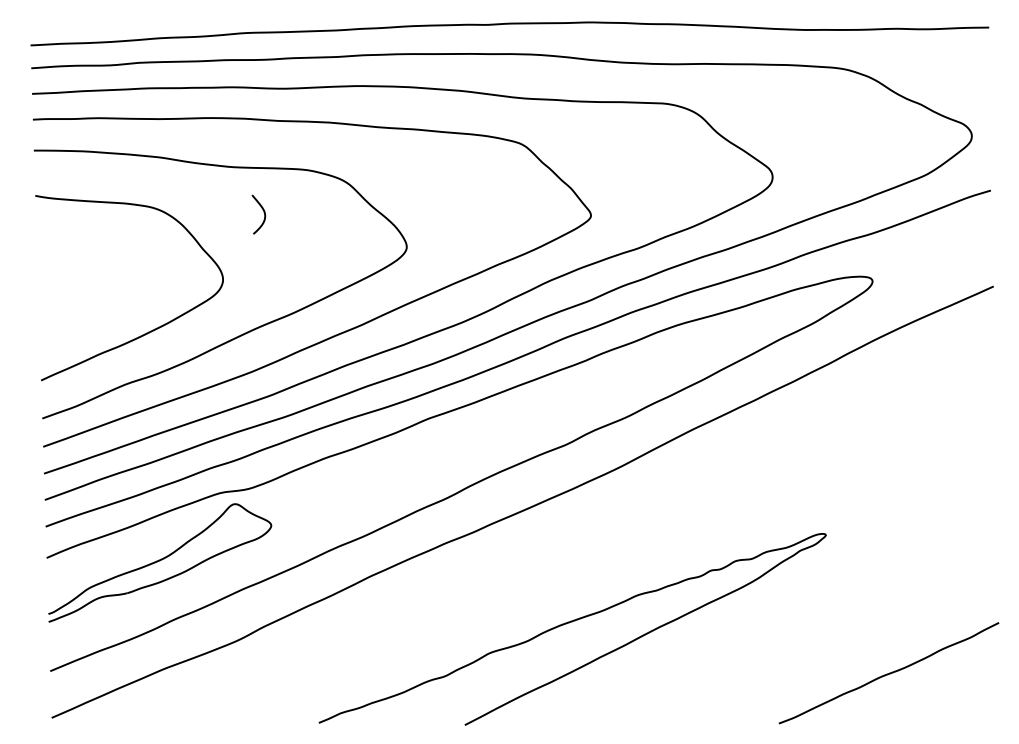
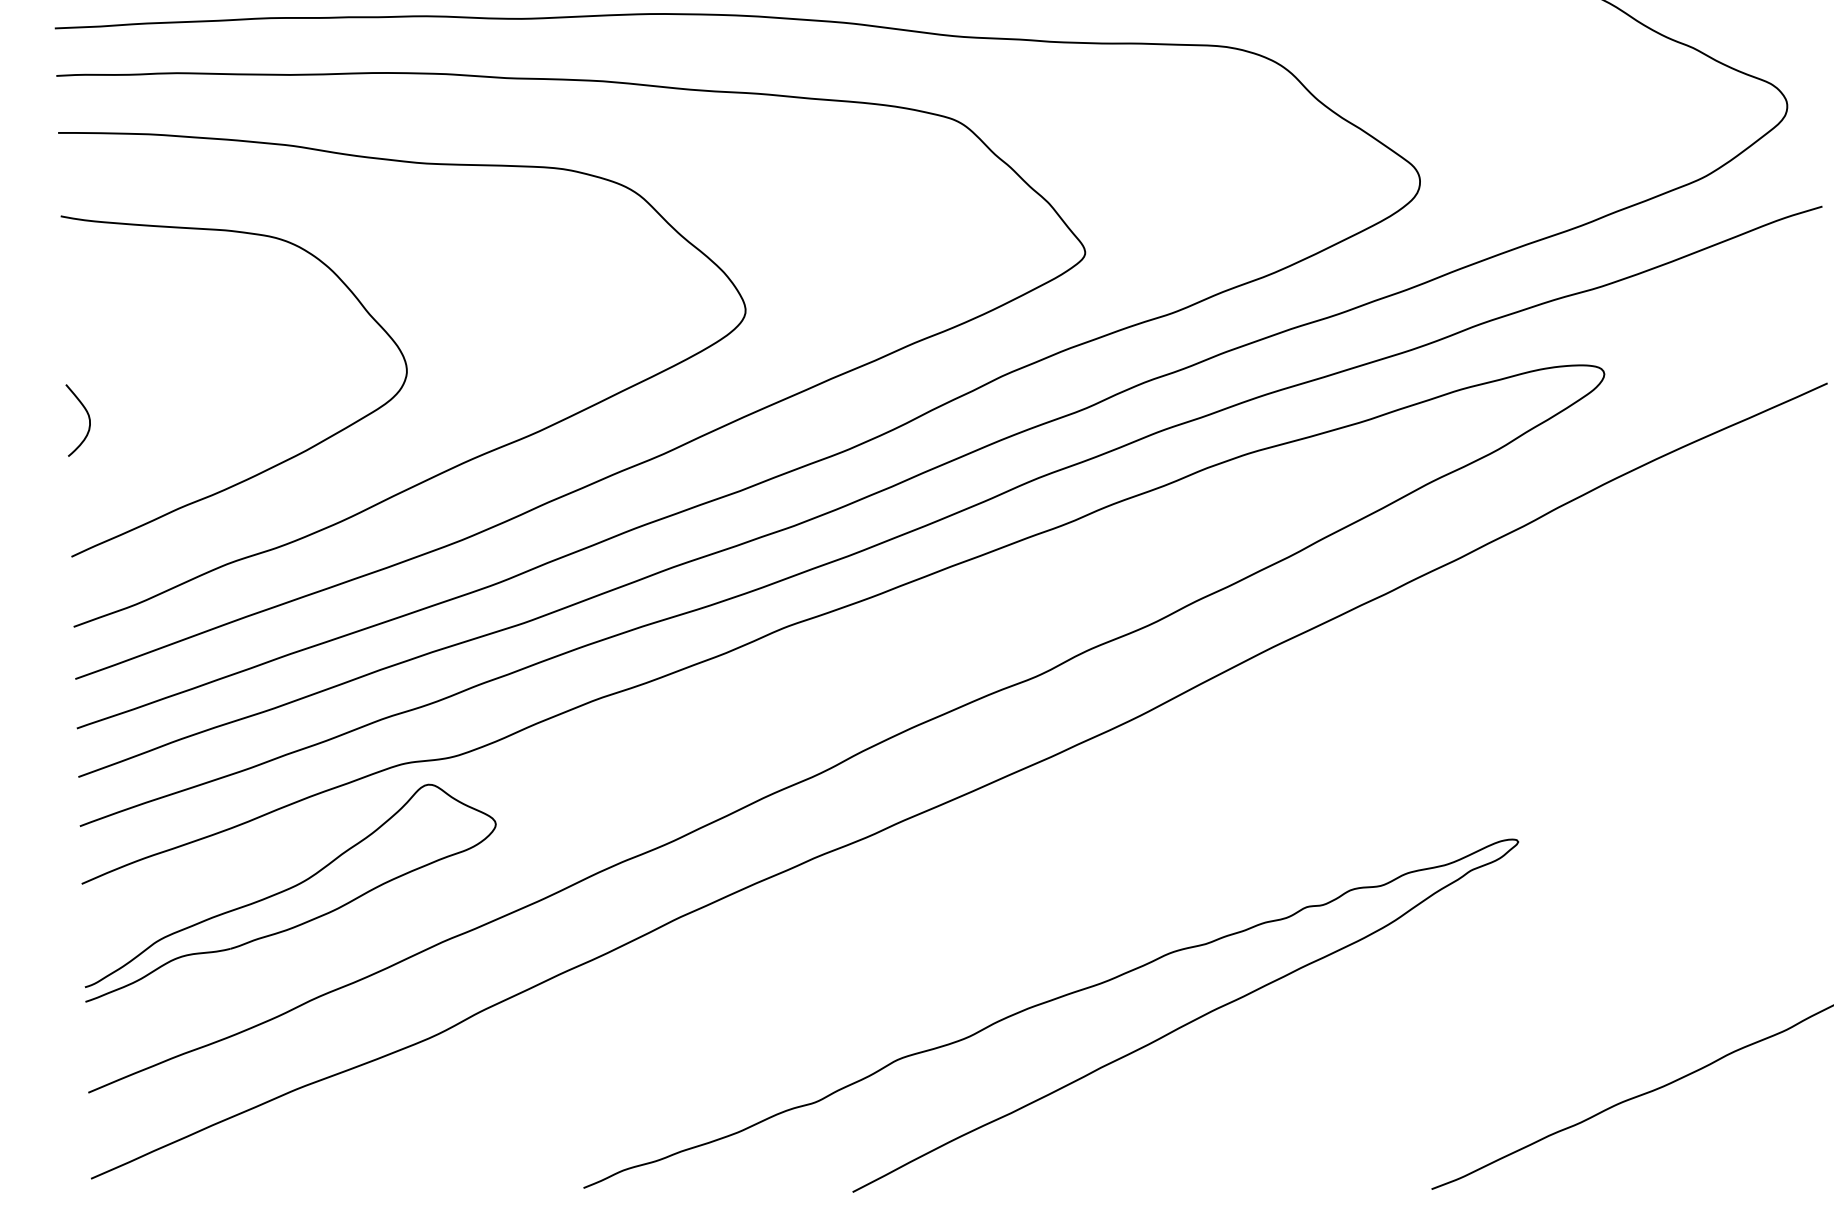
curve: (263, 212) -> (86, 416), moved

